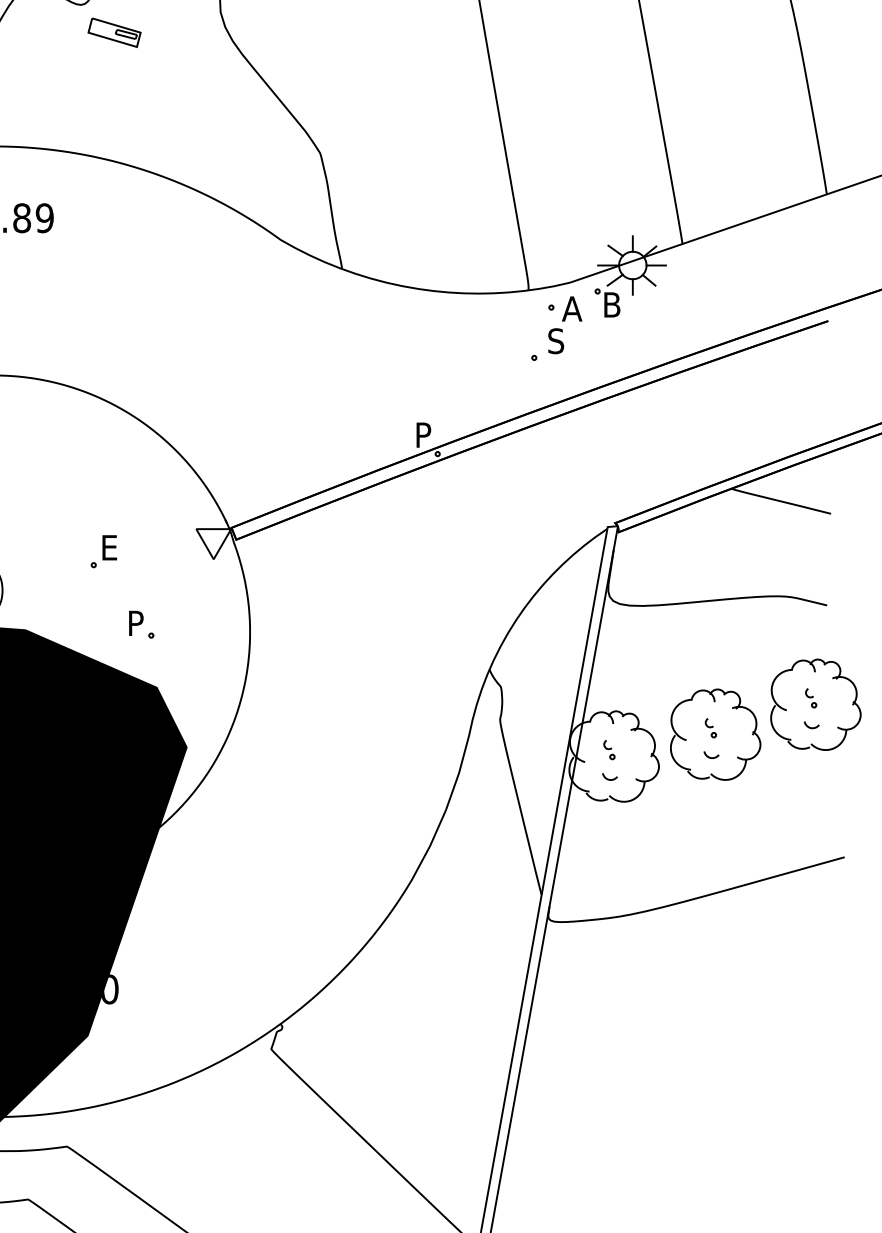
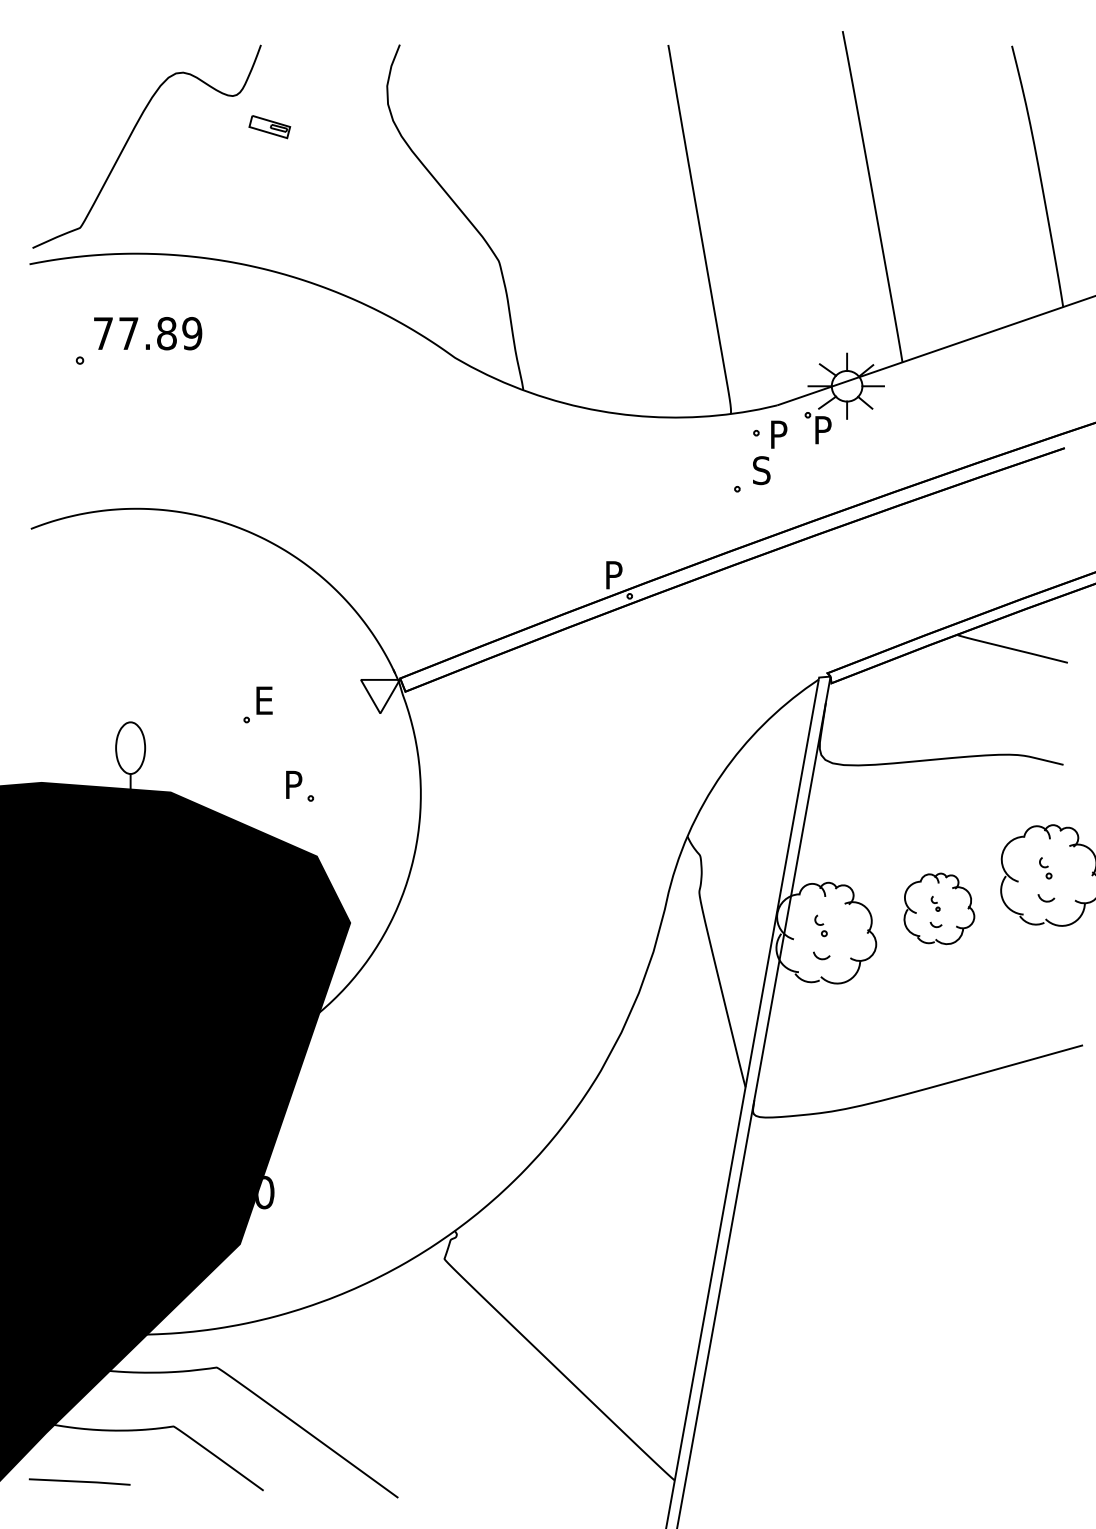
part: (114, 32) -> (269, 126), size x0.7
text: (613, 305) -> (825, 430), B -> P
text: (572, 308) -> (779, 434), A -> P
part: (715, 734) -> (939, 908), size x0.7

